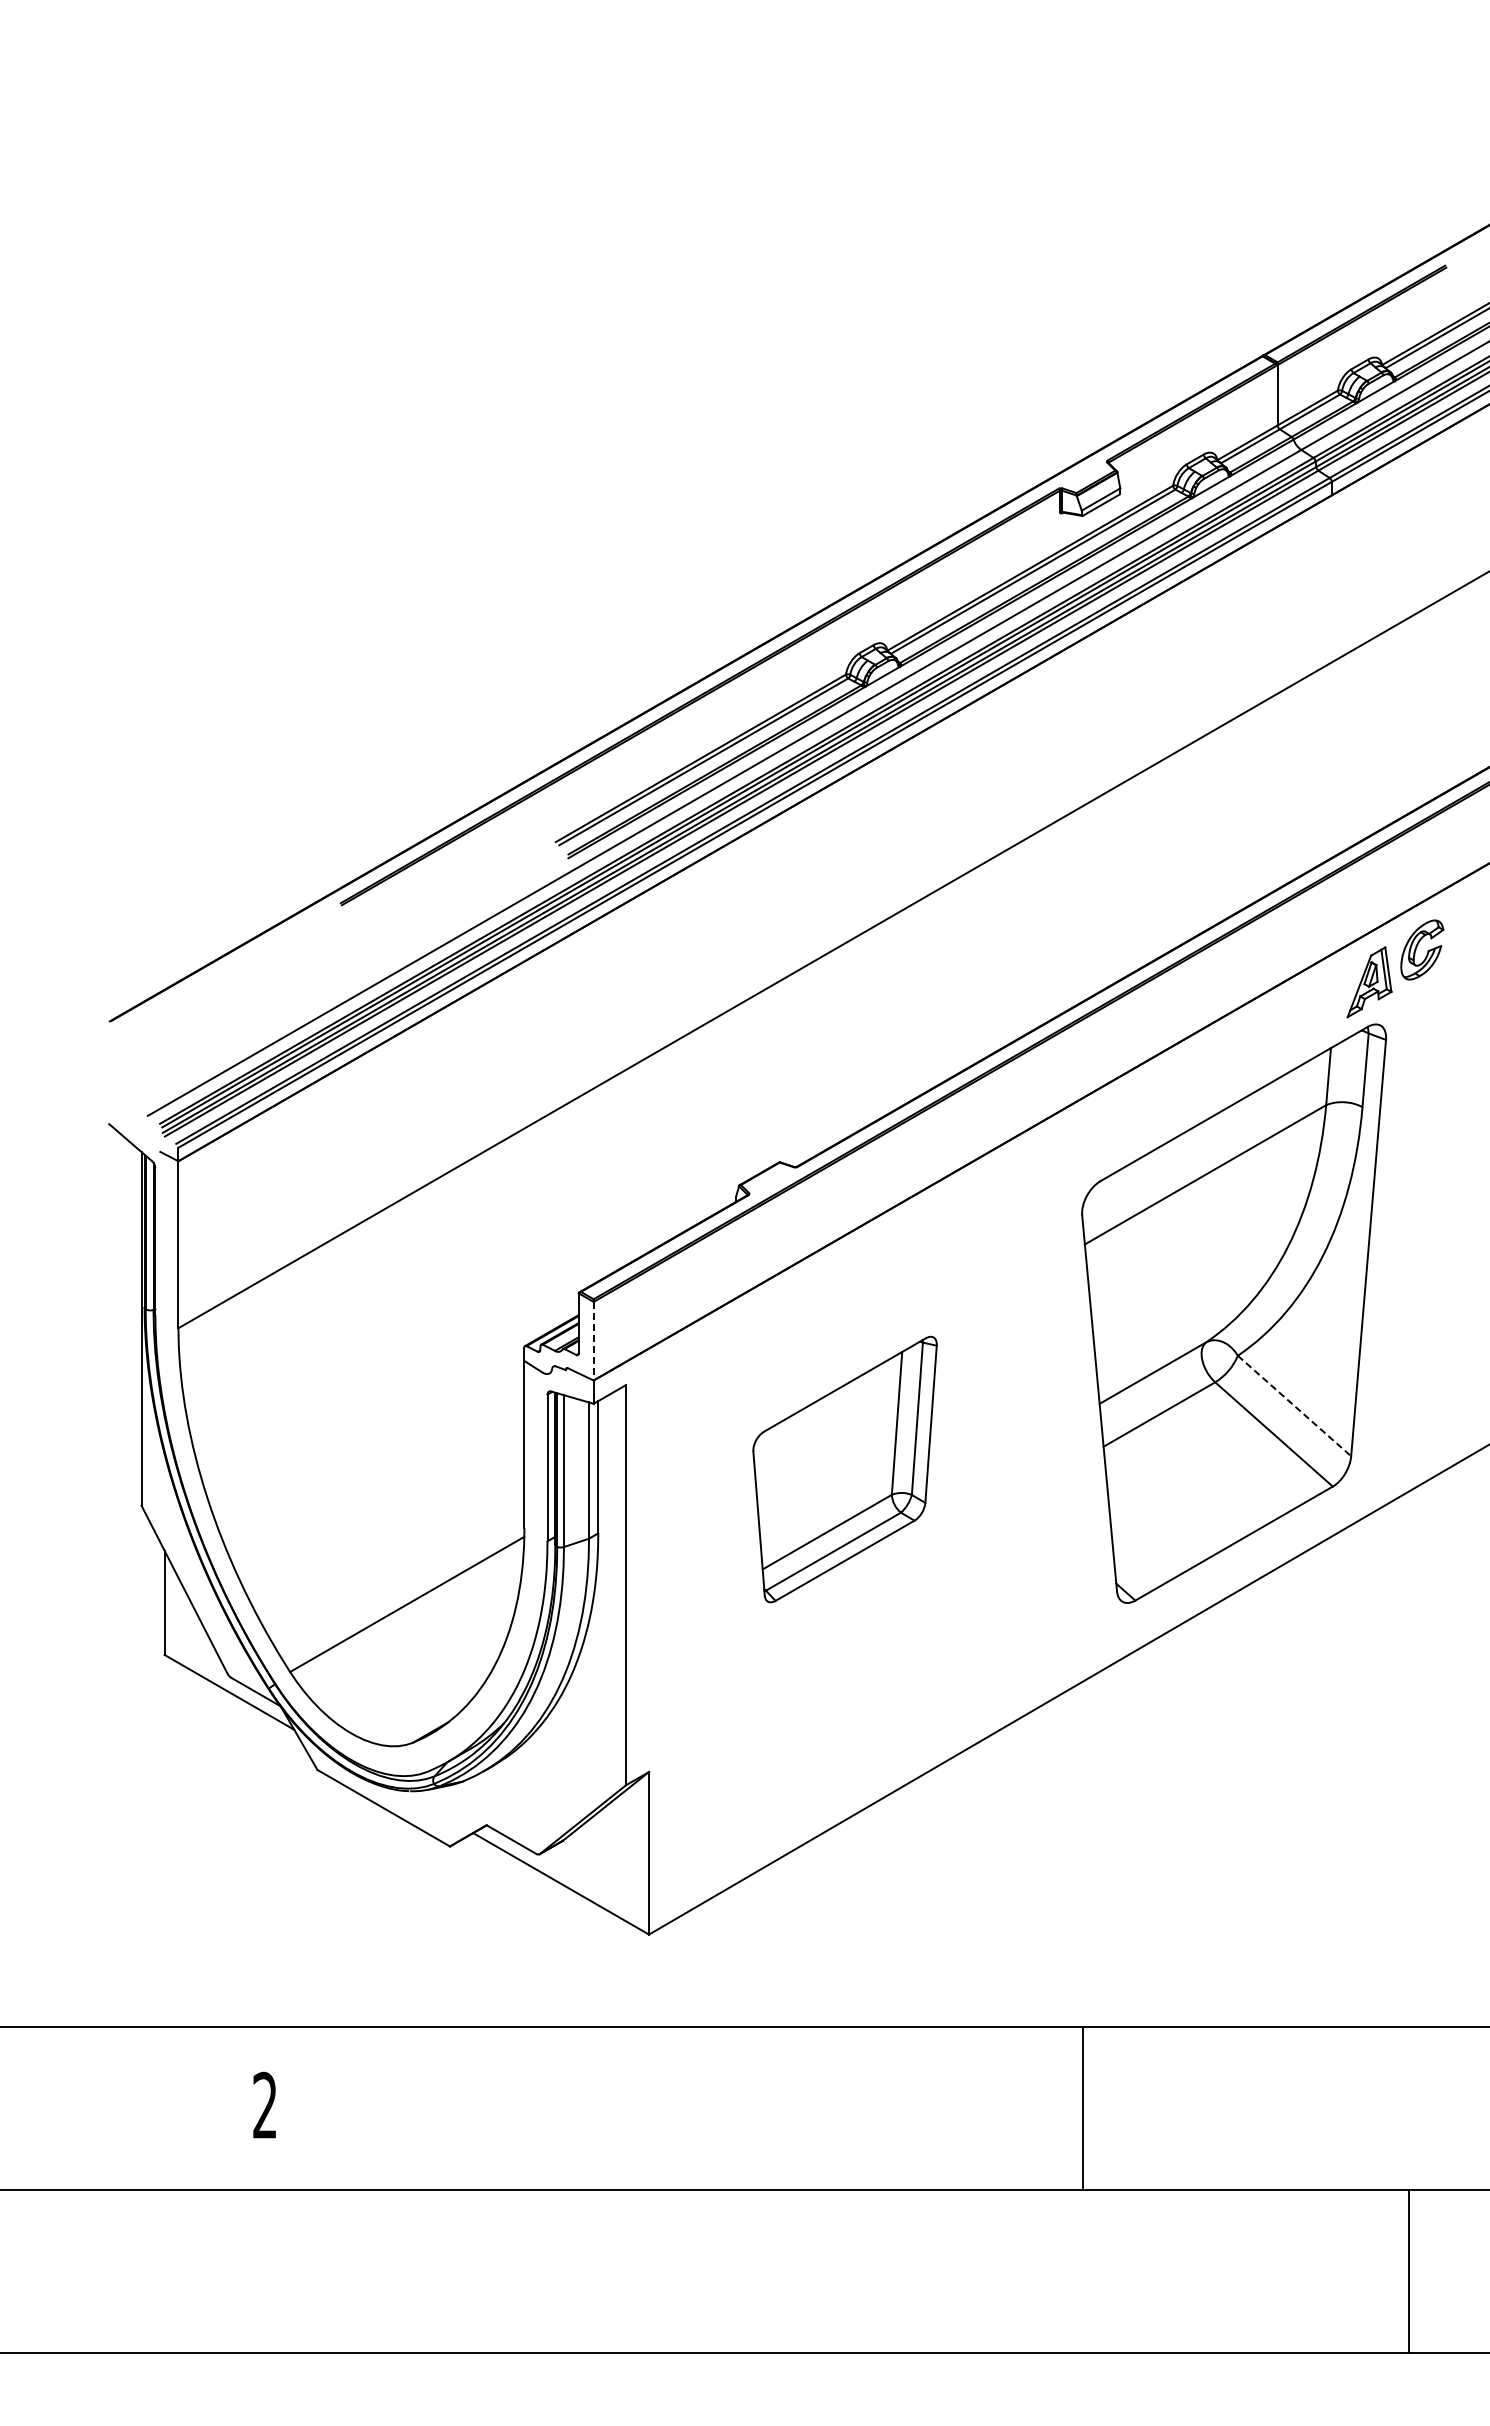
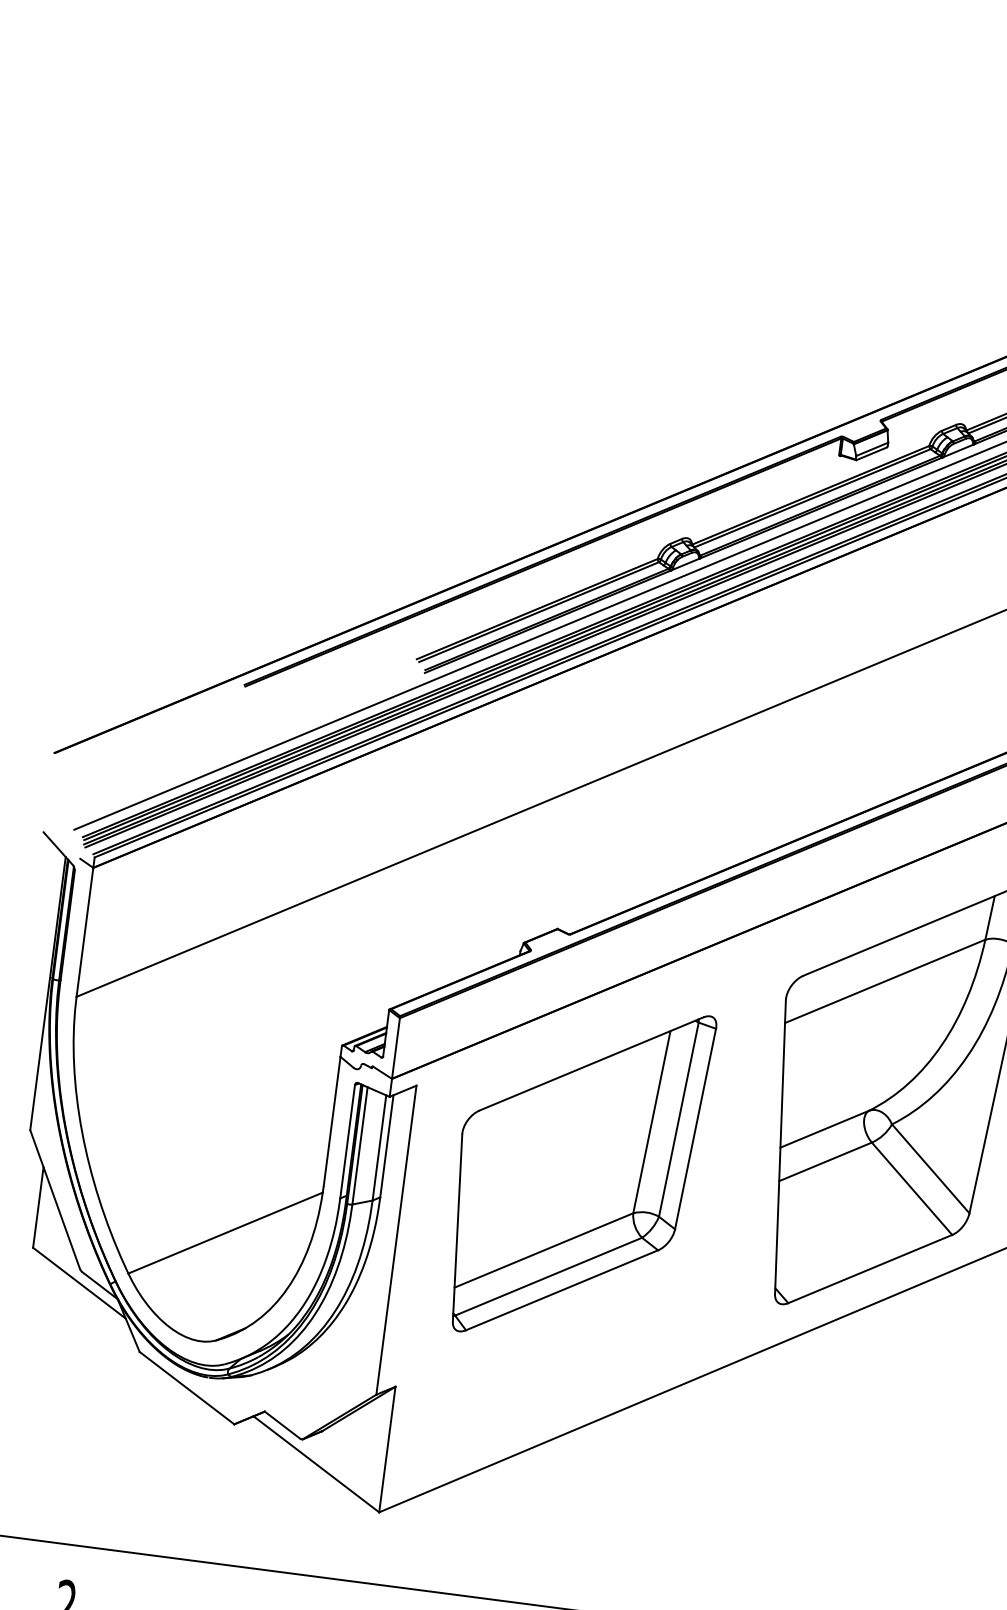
line: (593, 1341) -> (395, 1048), dashed -> solid
line: (1294, 1406) -> (930, 1169), dashed -> solid
part: (844, 1469) -> (576, 1172), size x1.67

